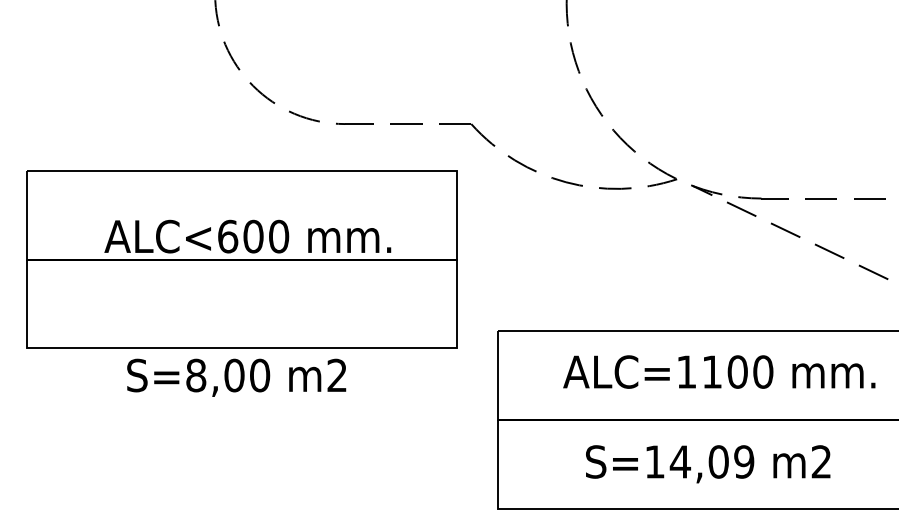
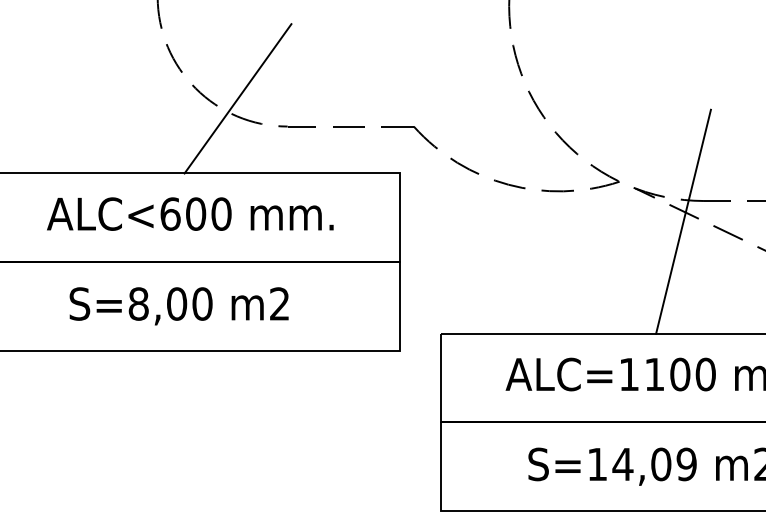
line: (295, 96) -> (238, 98), added
line: (740, 219) -> (683, 221), added
text: (247, 236) -> (190, 213), moved
text: (236, 377) -> (179, 305), moved

